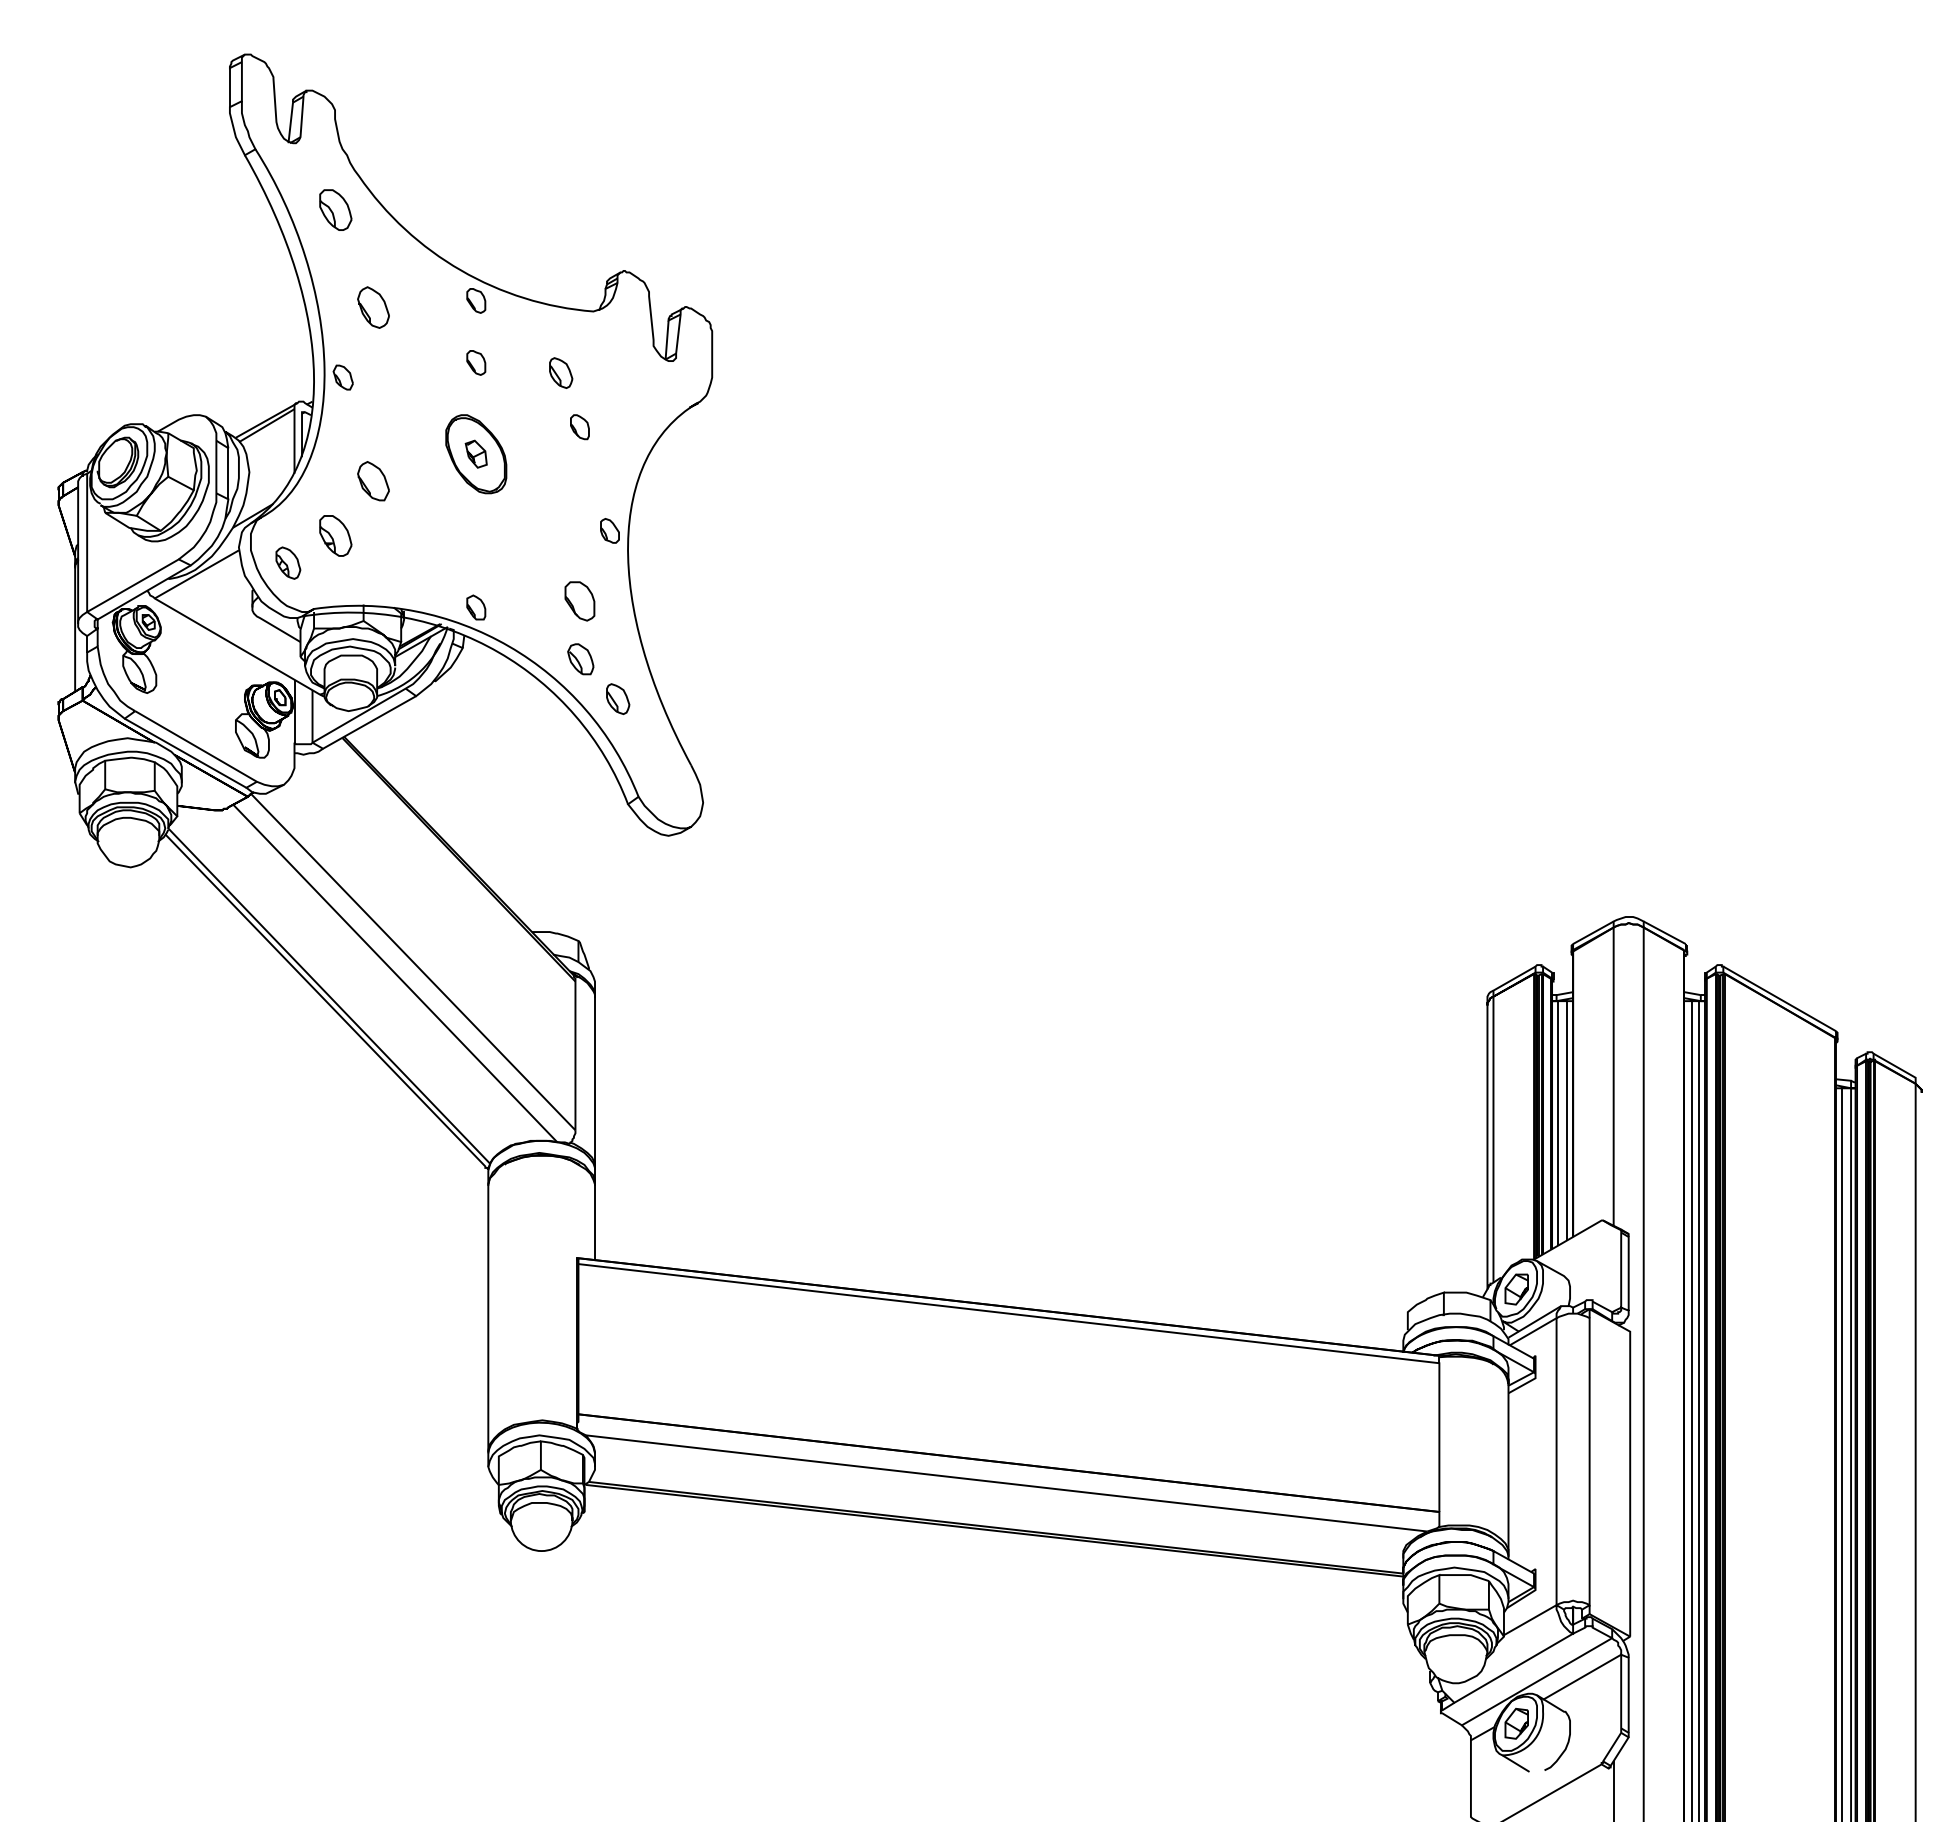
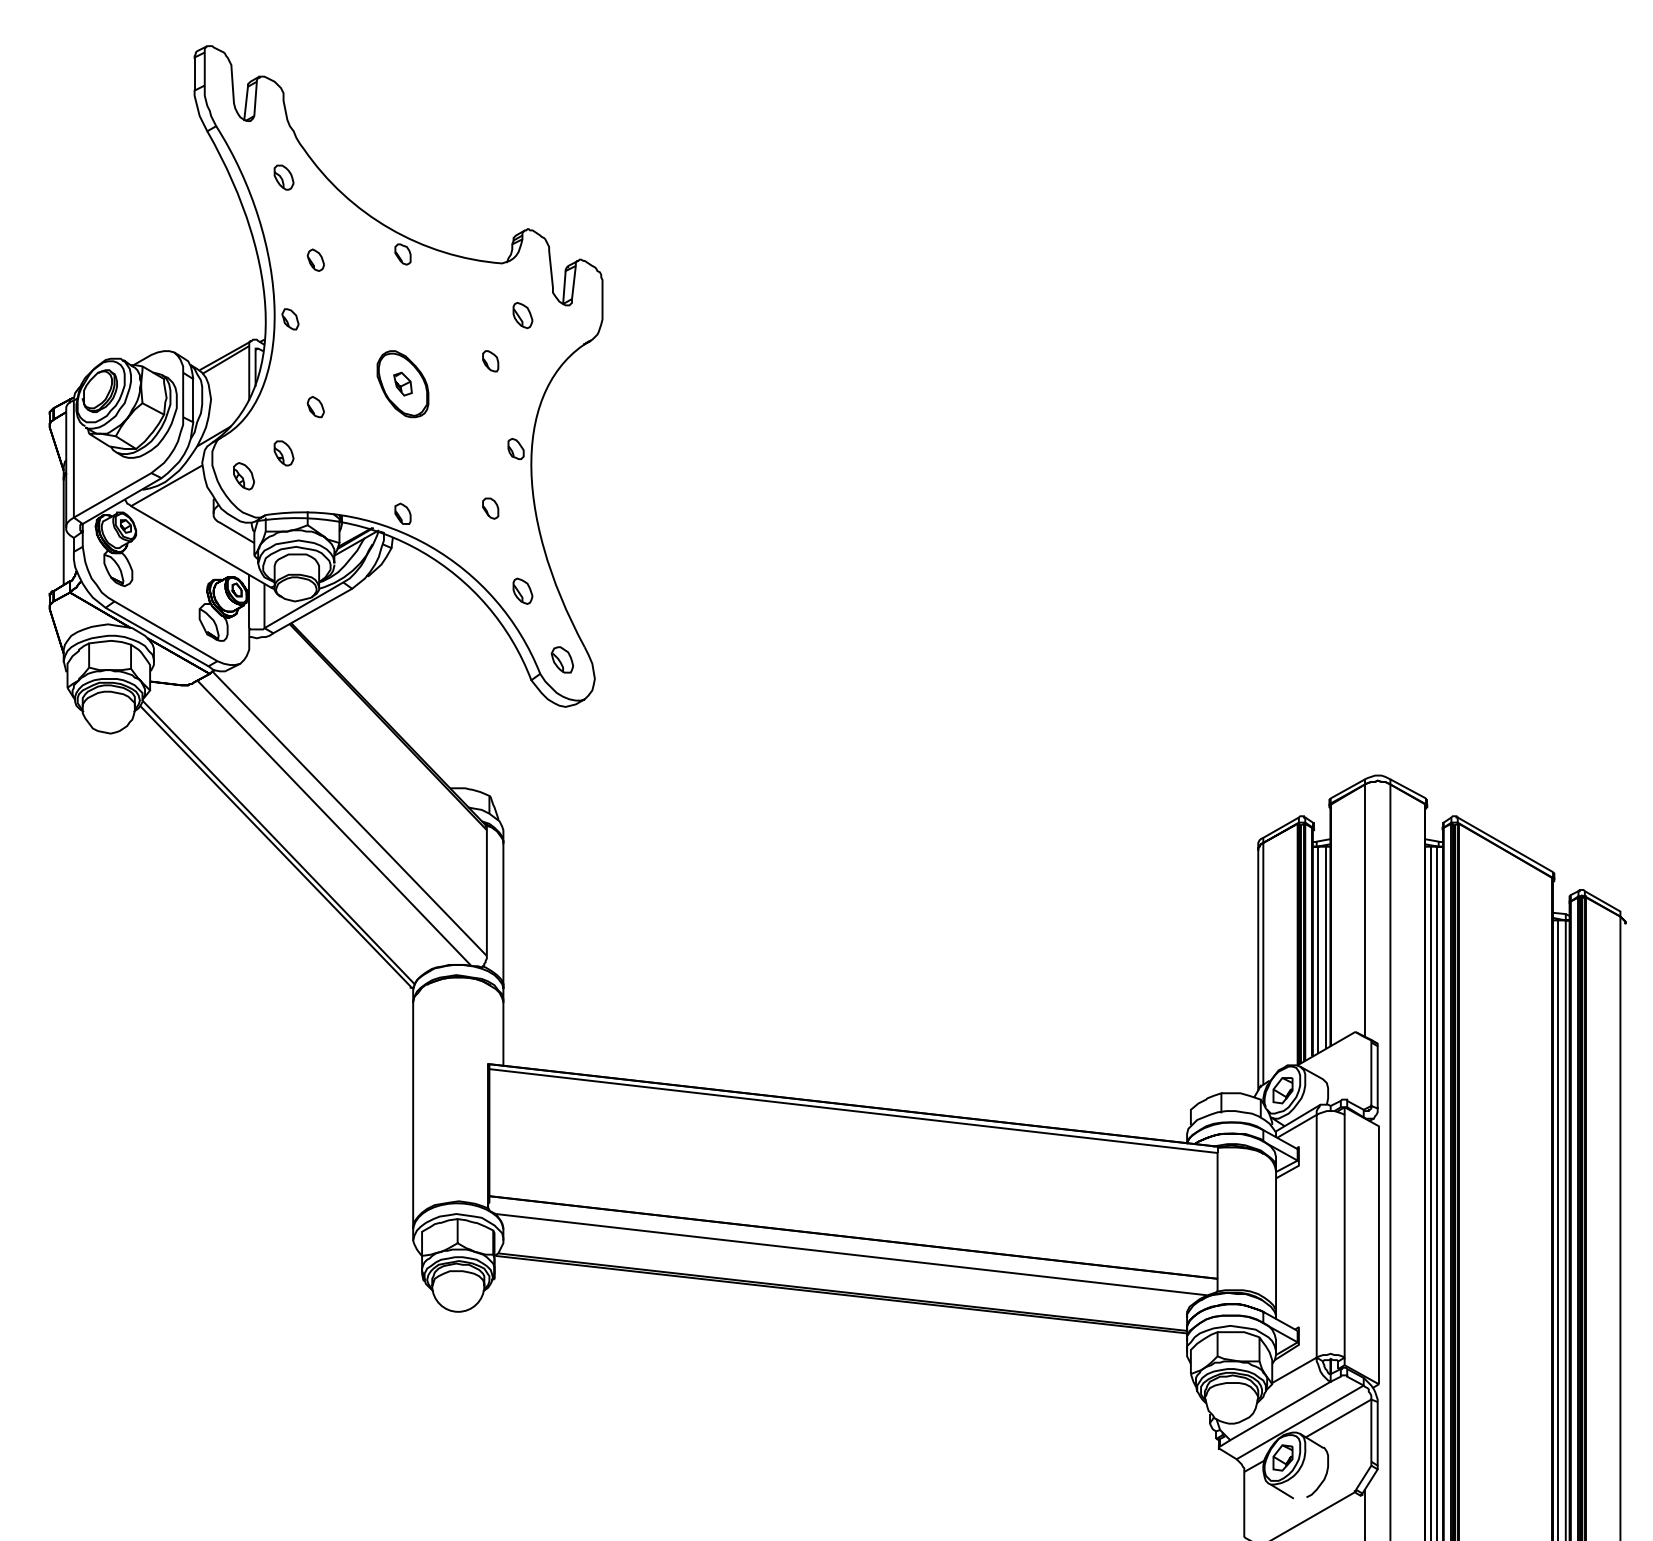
part: (335, 209) -> (283, 177), size x0.71
part: (372, 307) -> (315, 260), size x0.62
part: (476, 362) -> (403, 306), removed
part: (561, 372) -> (523, 315), moved
part: (372, 481) -> (315, 407), size x0.62
part: (335, 536) -> (283, 453), size x0.71
part: (579, 601) -> (490, 508), size x0.62
part: (580, 659) -> (562, 660), moved

